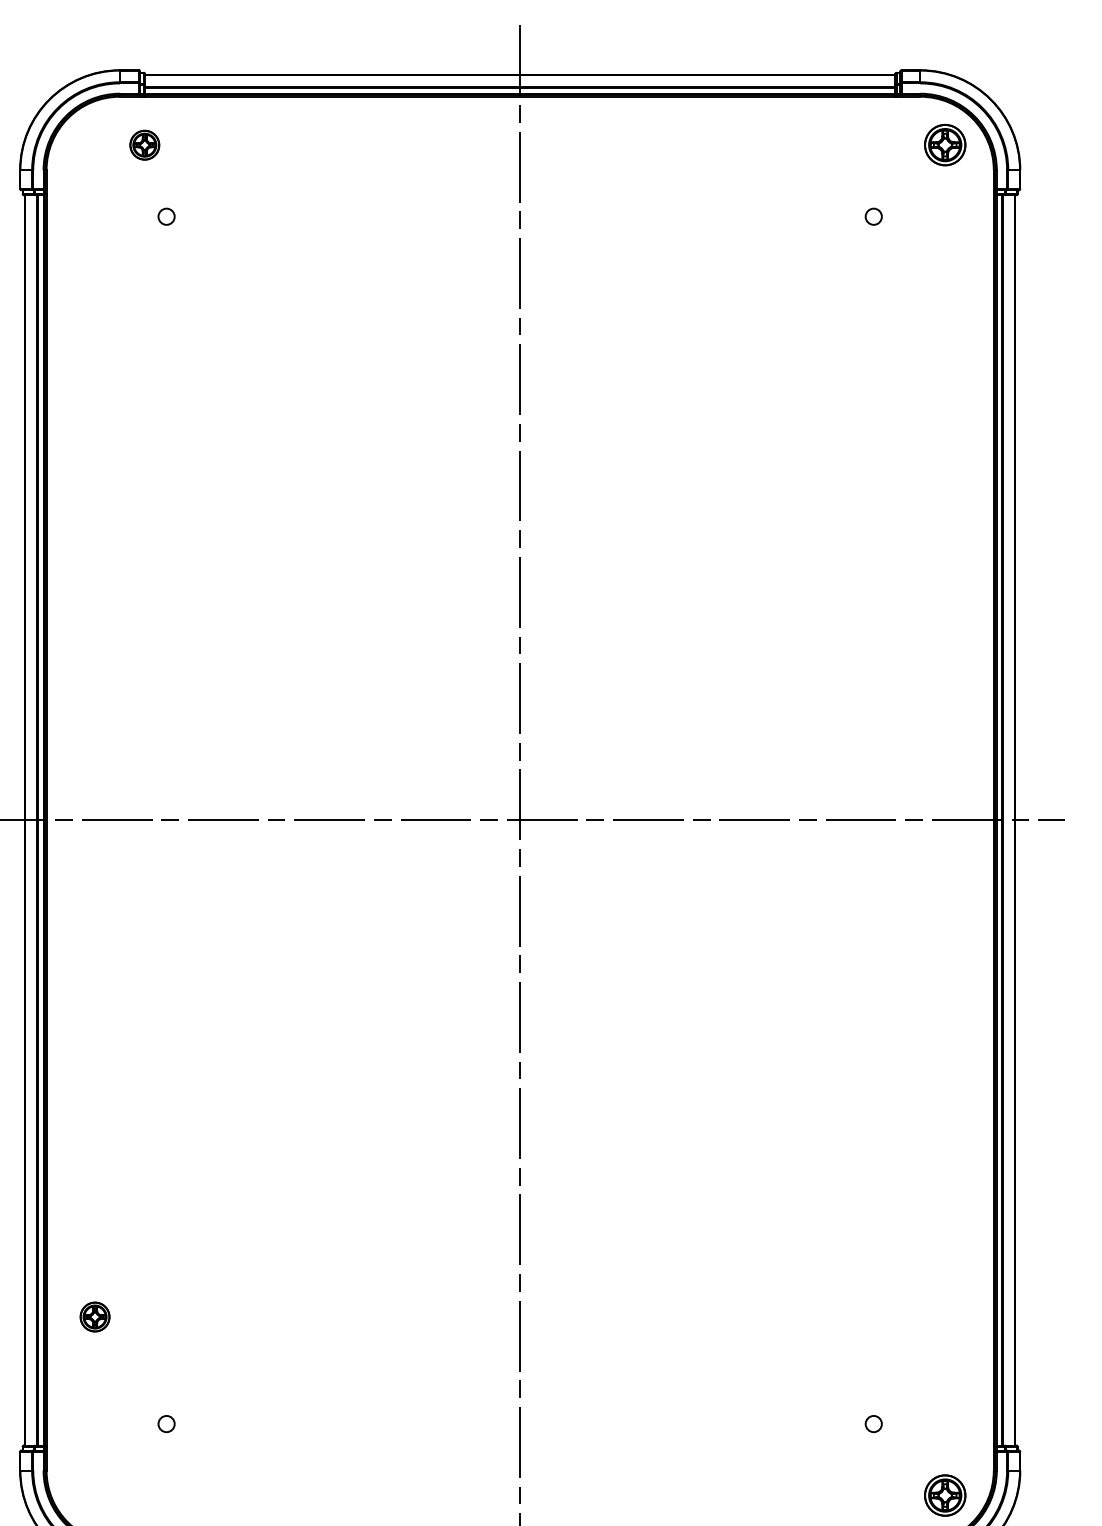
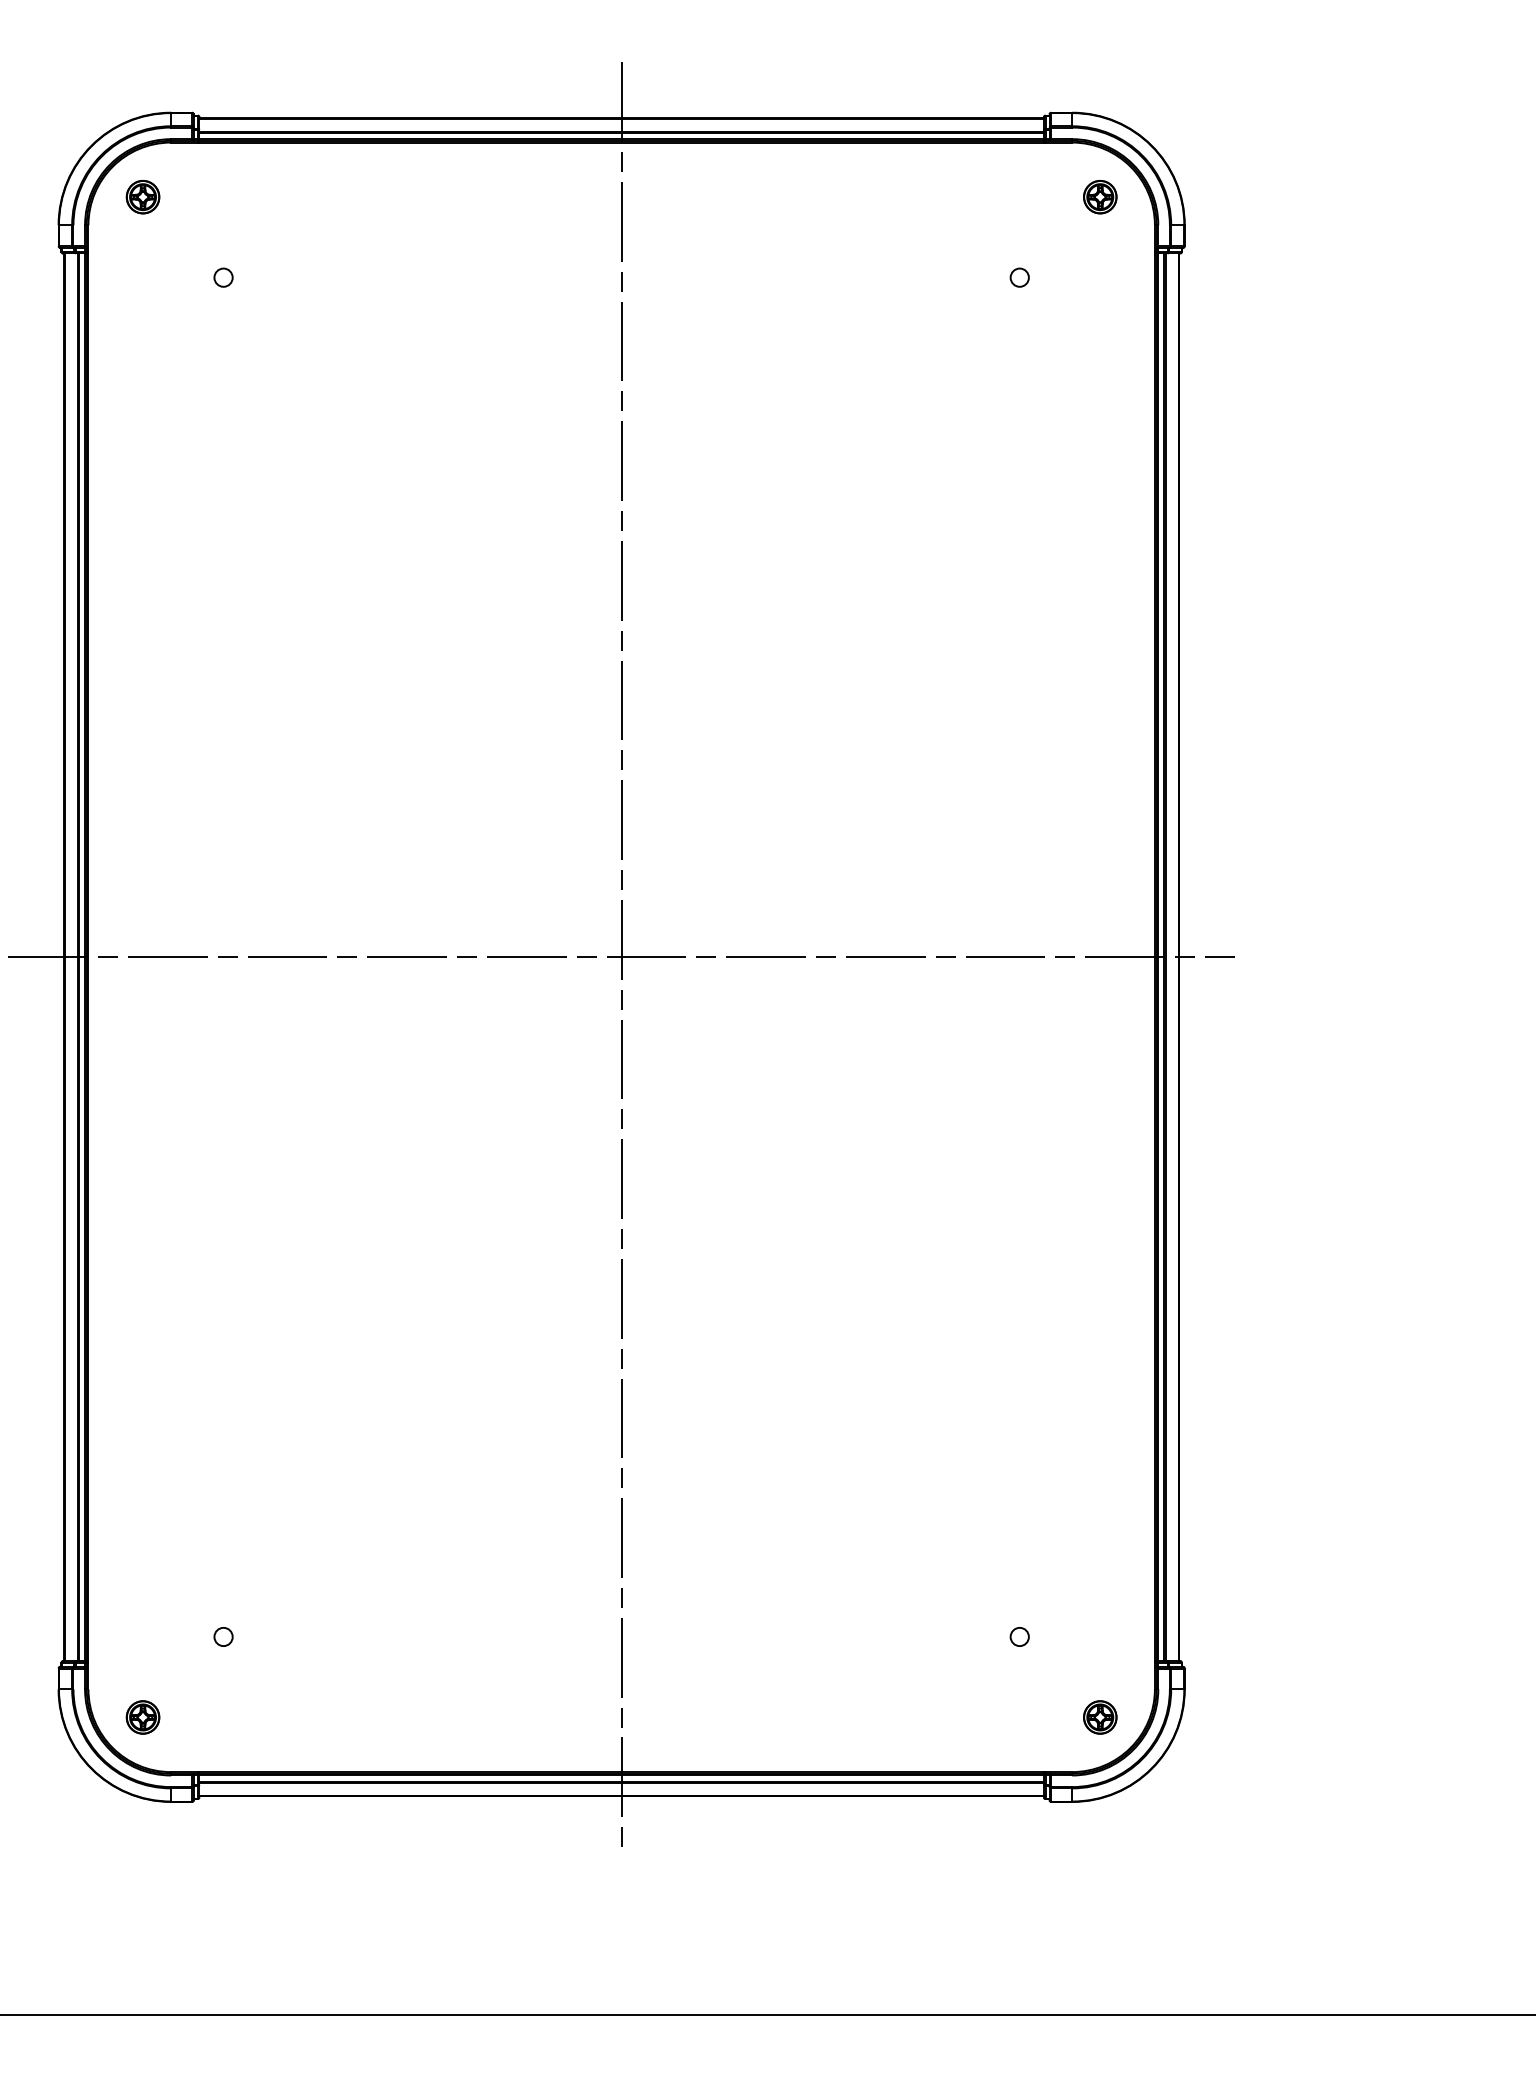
part: (144, 145) -> (142, 197), moved
part: (945, 145) -> (1100, 197), size x0.71
part: (94, 1317) -> (142, 1717), moved
part: (945, 1495) -> (1100, 1717), size x0.71

